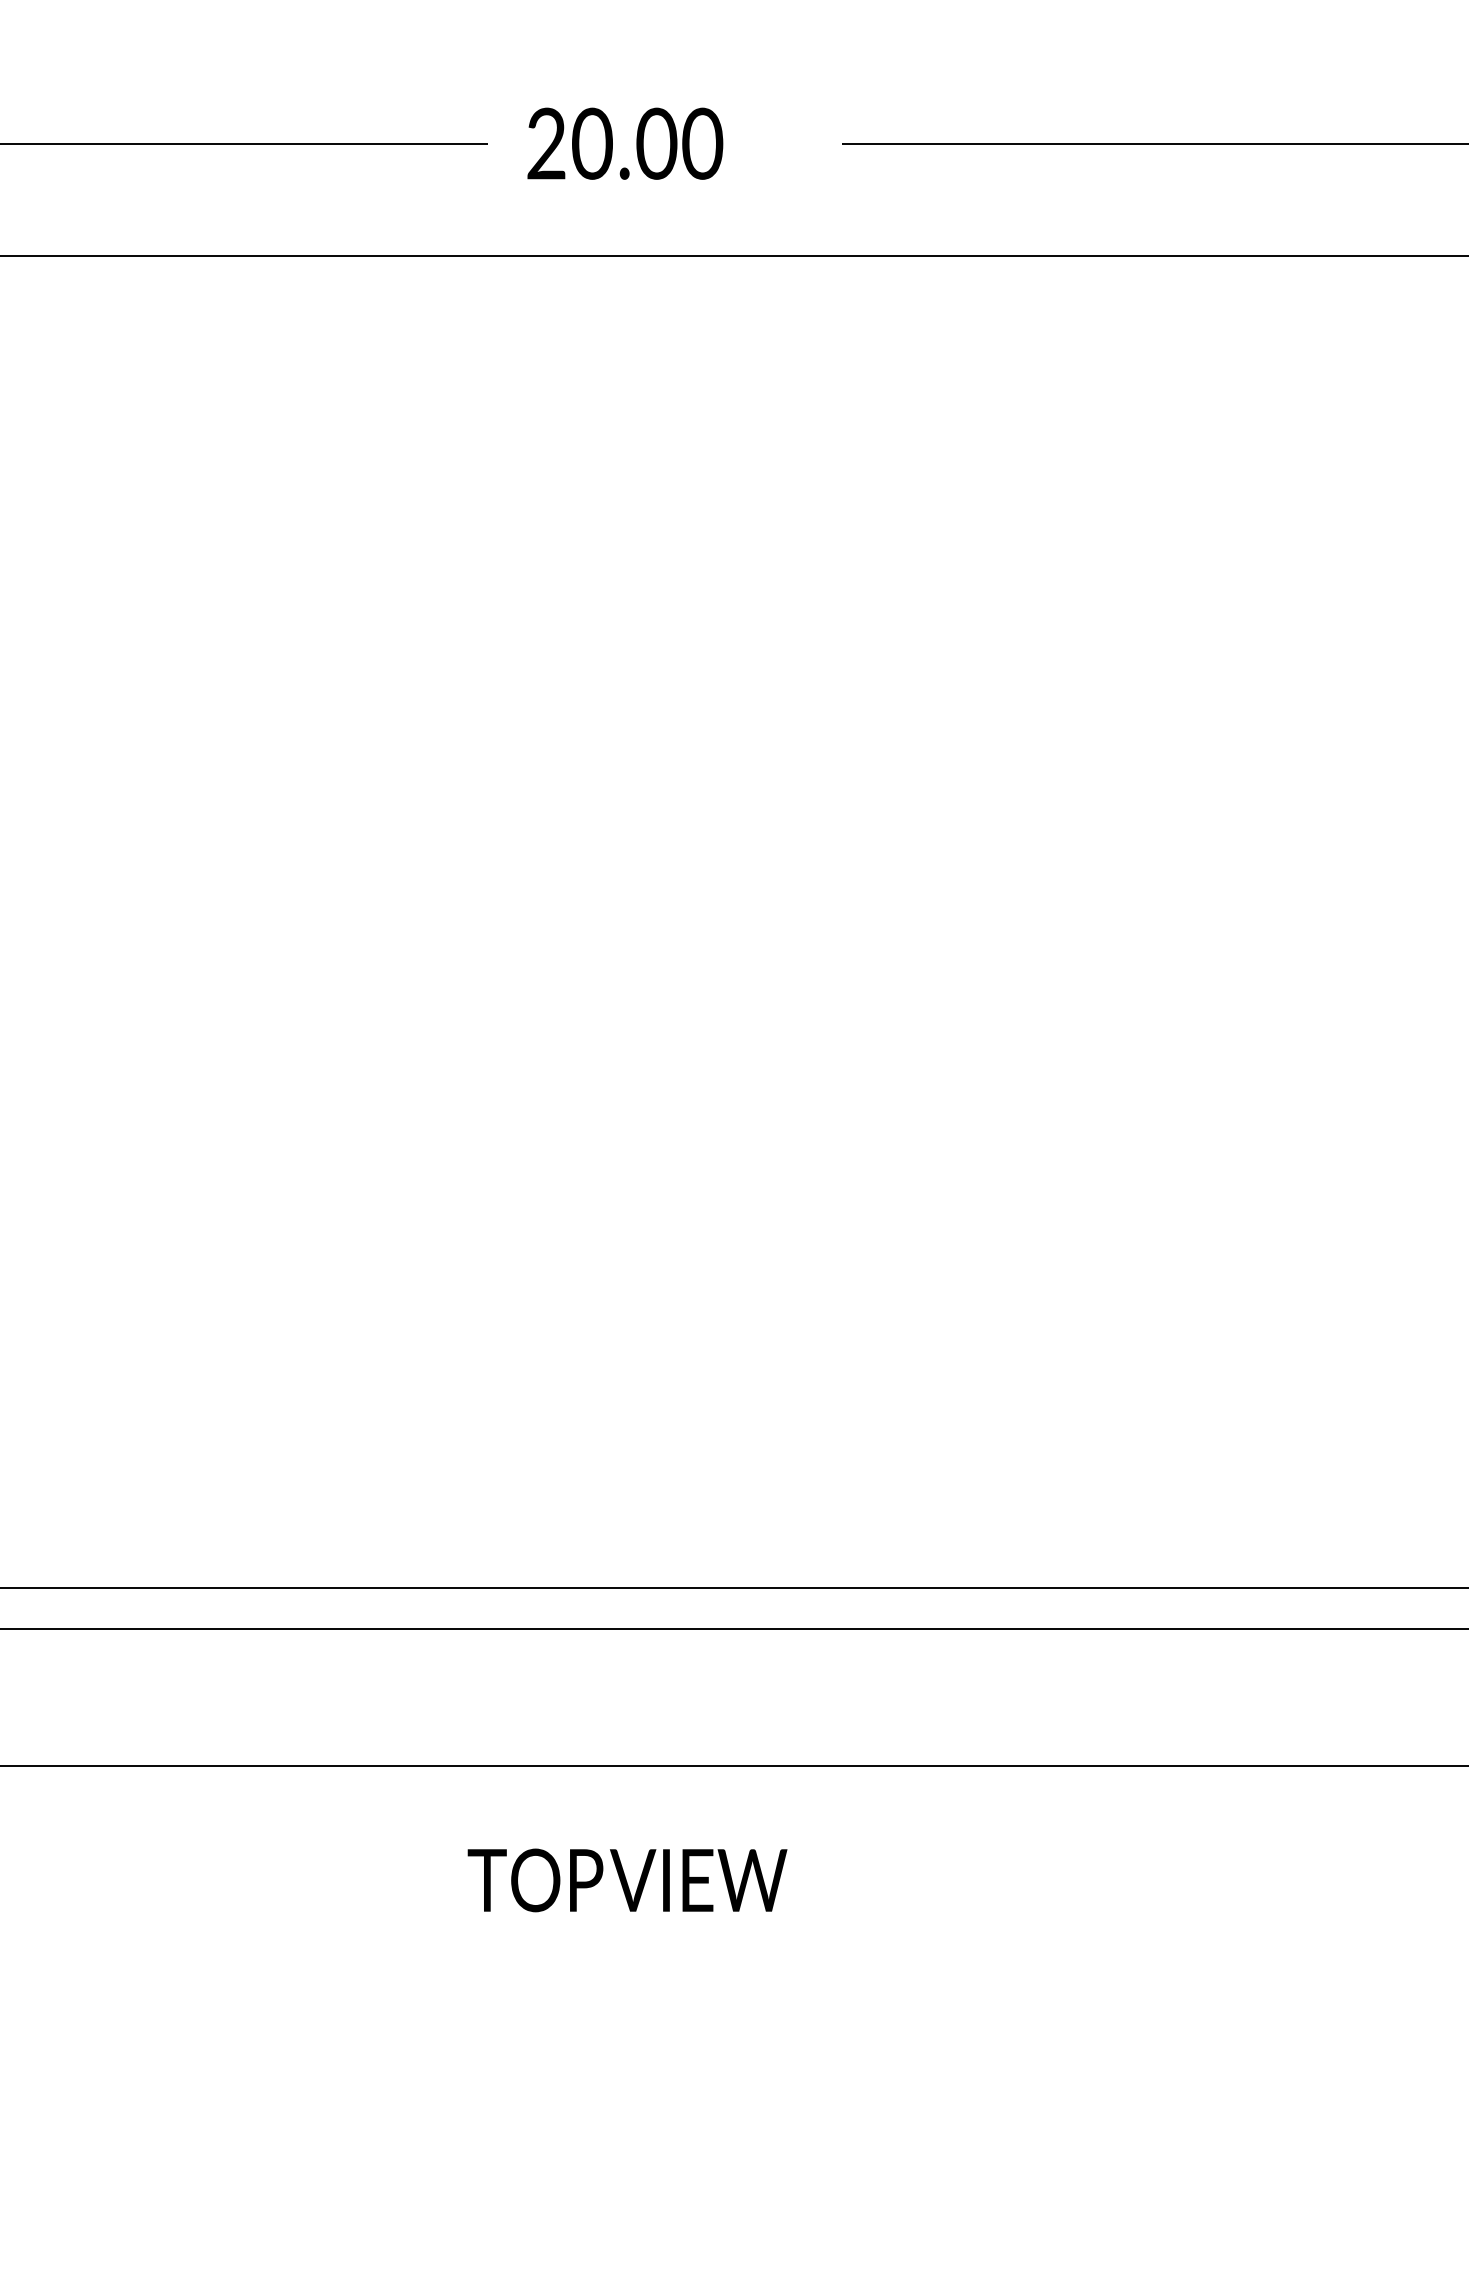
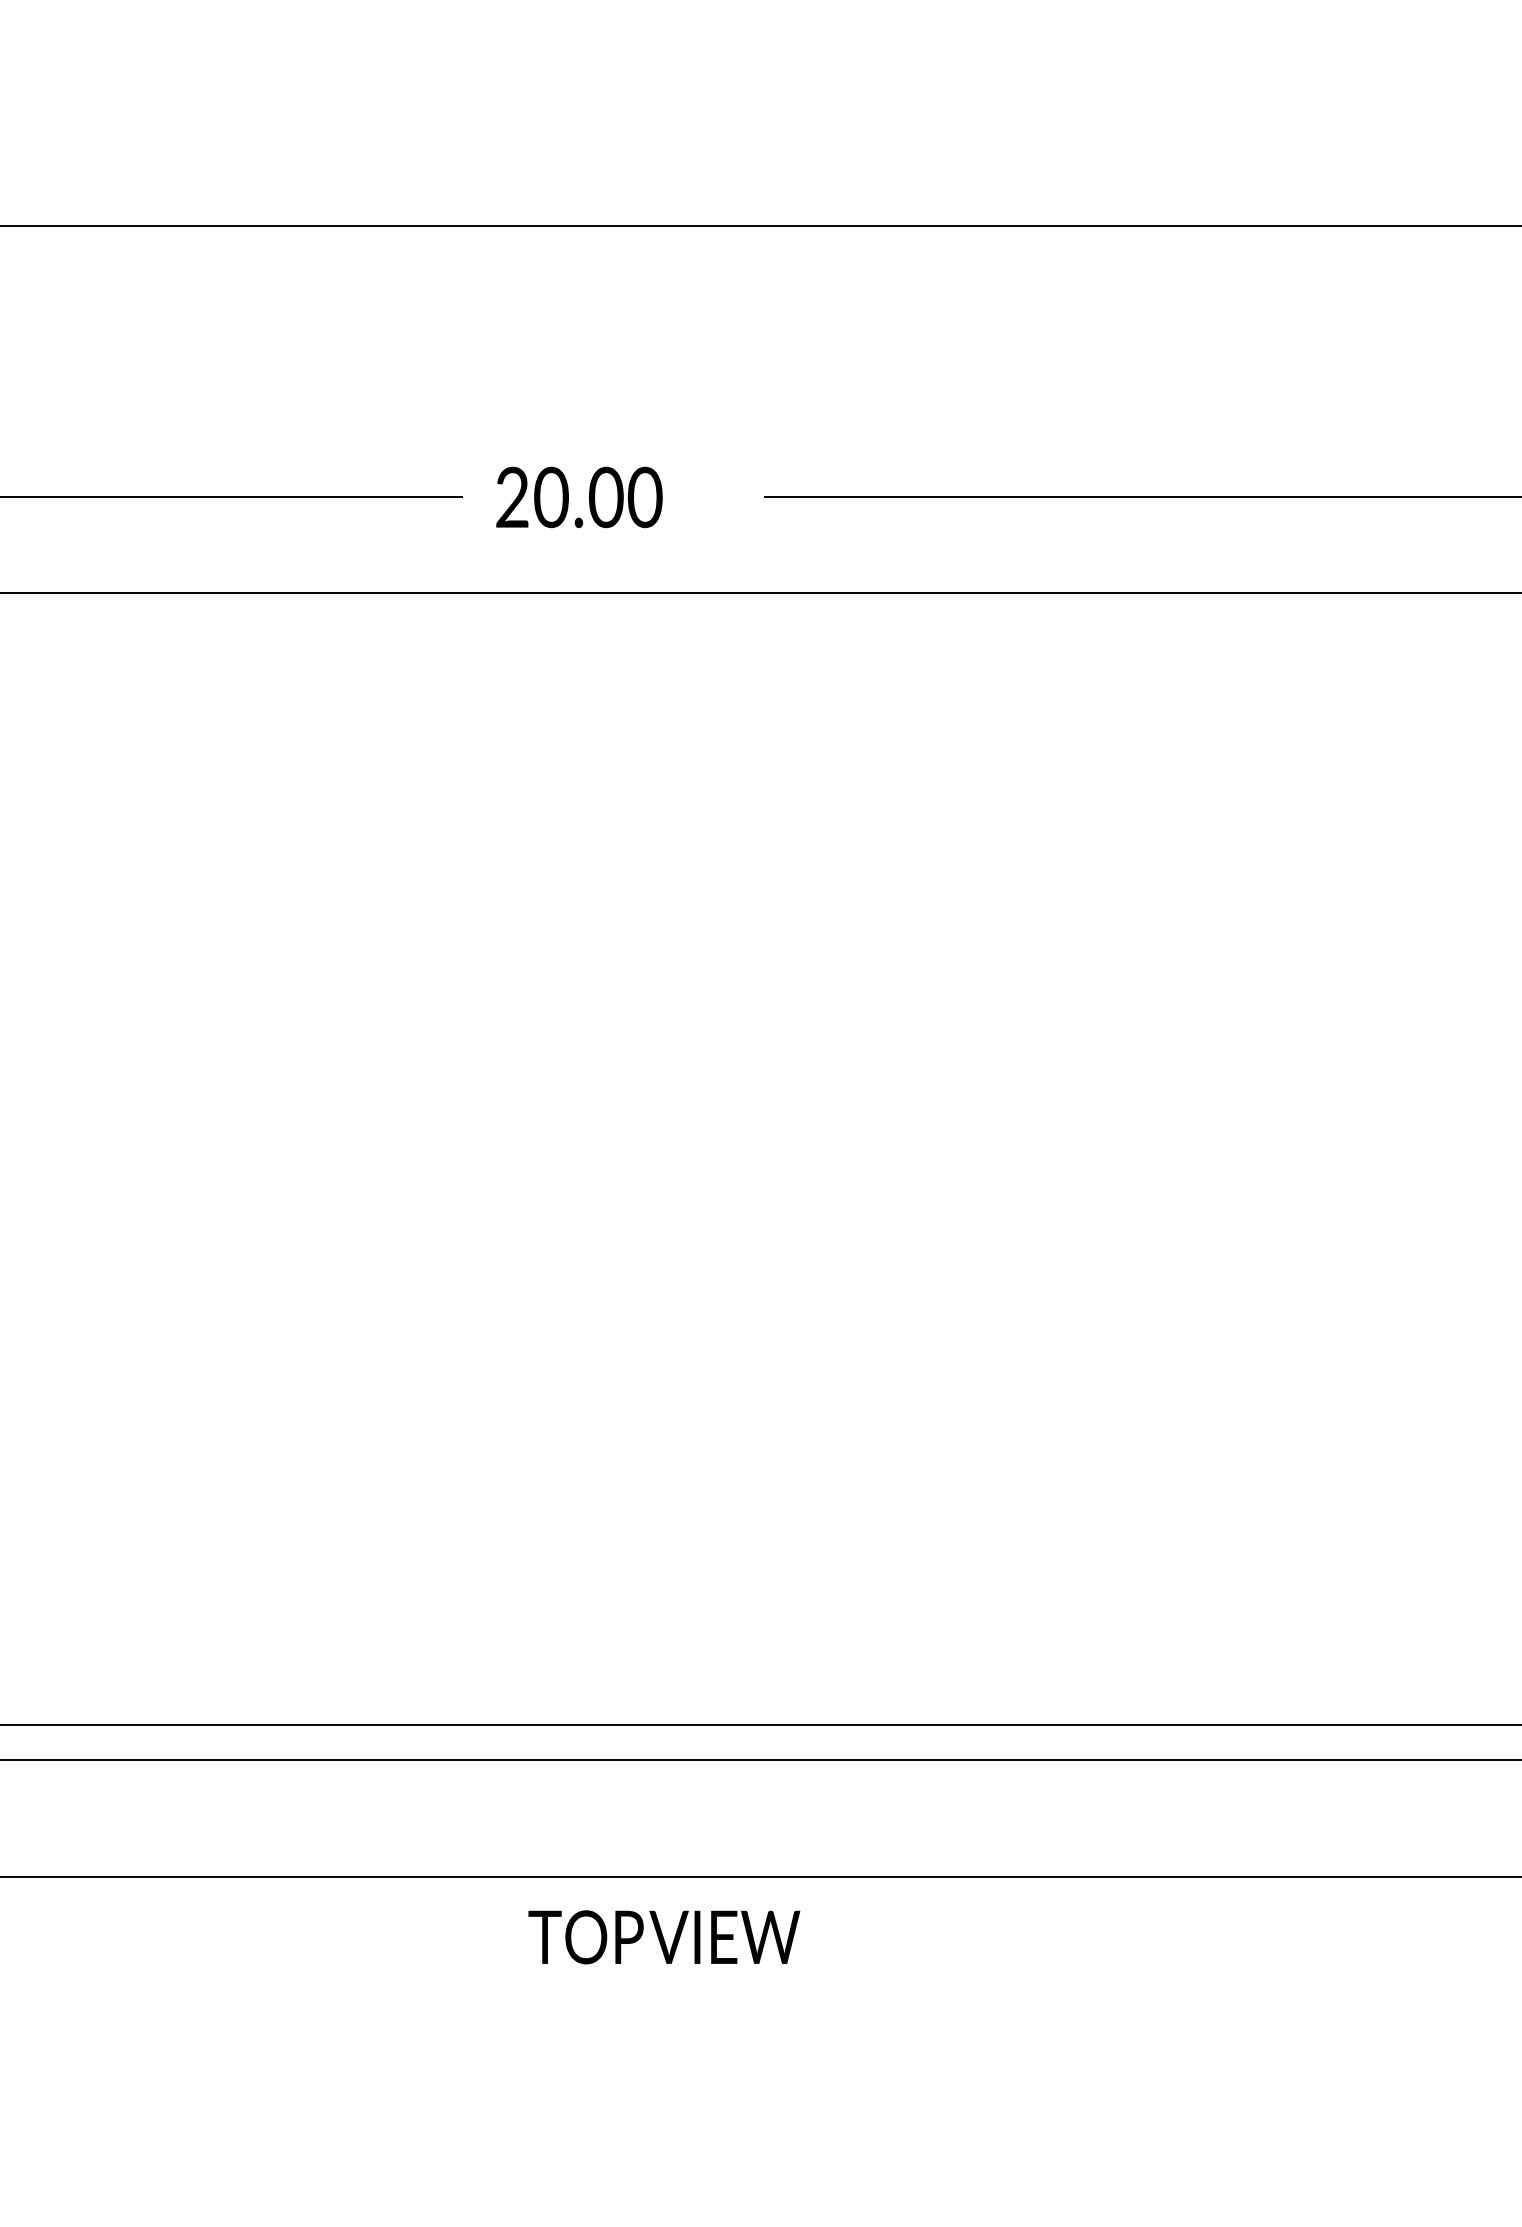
text: (627, 1880) -> (664, 1937), moved

